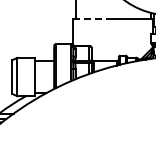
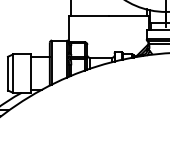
line: (93, 18) -> (89, 15), dashed -> solid

